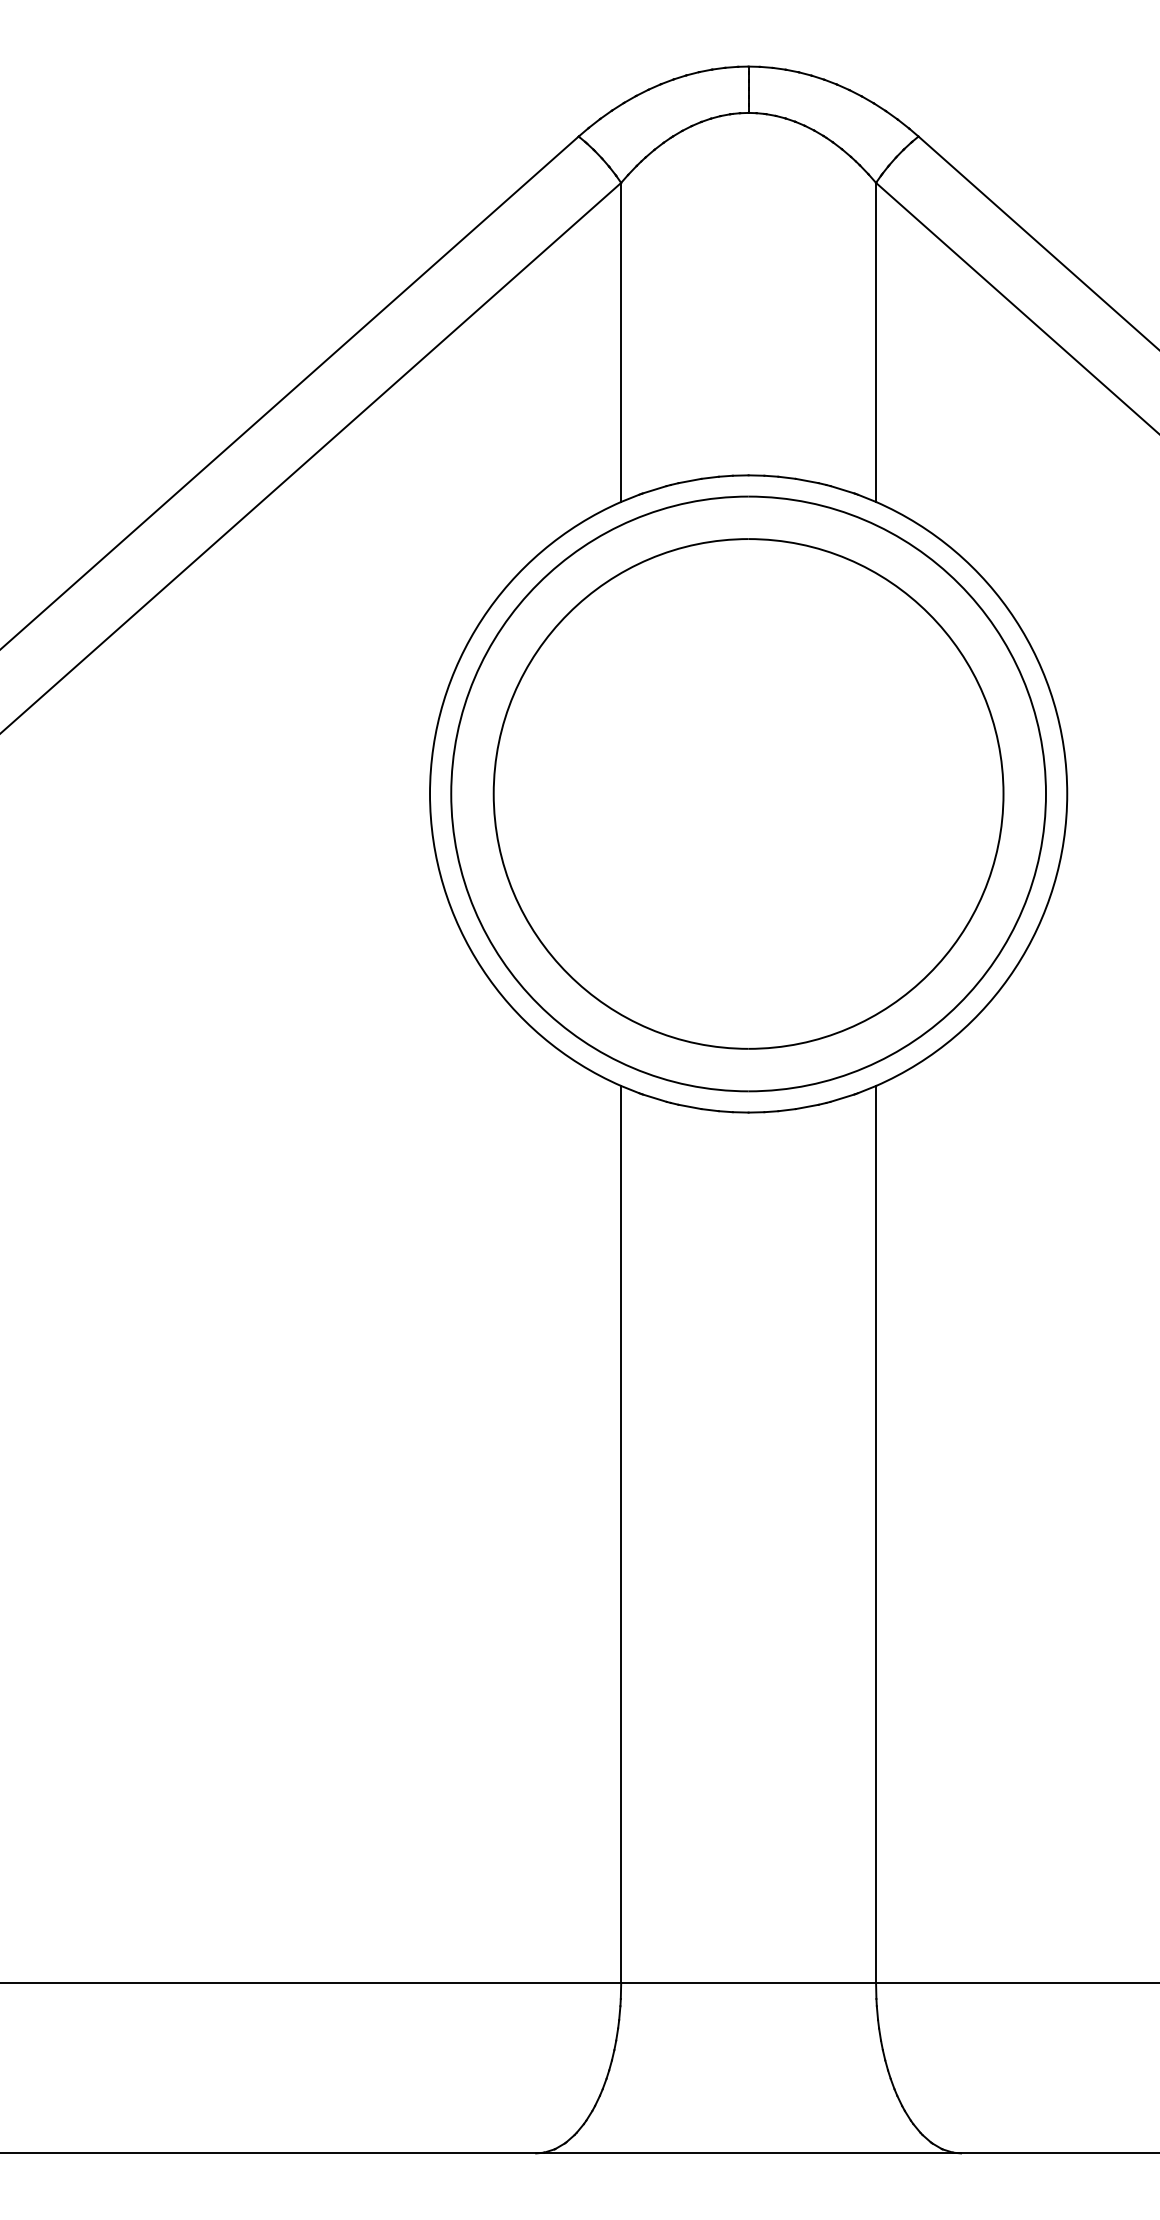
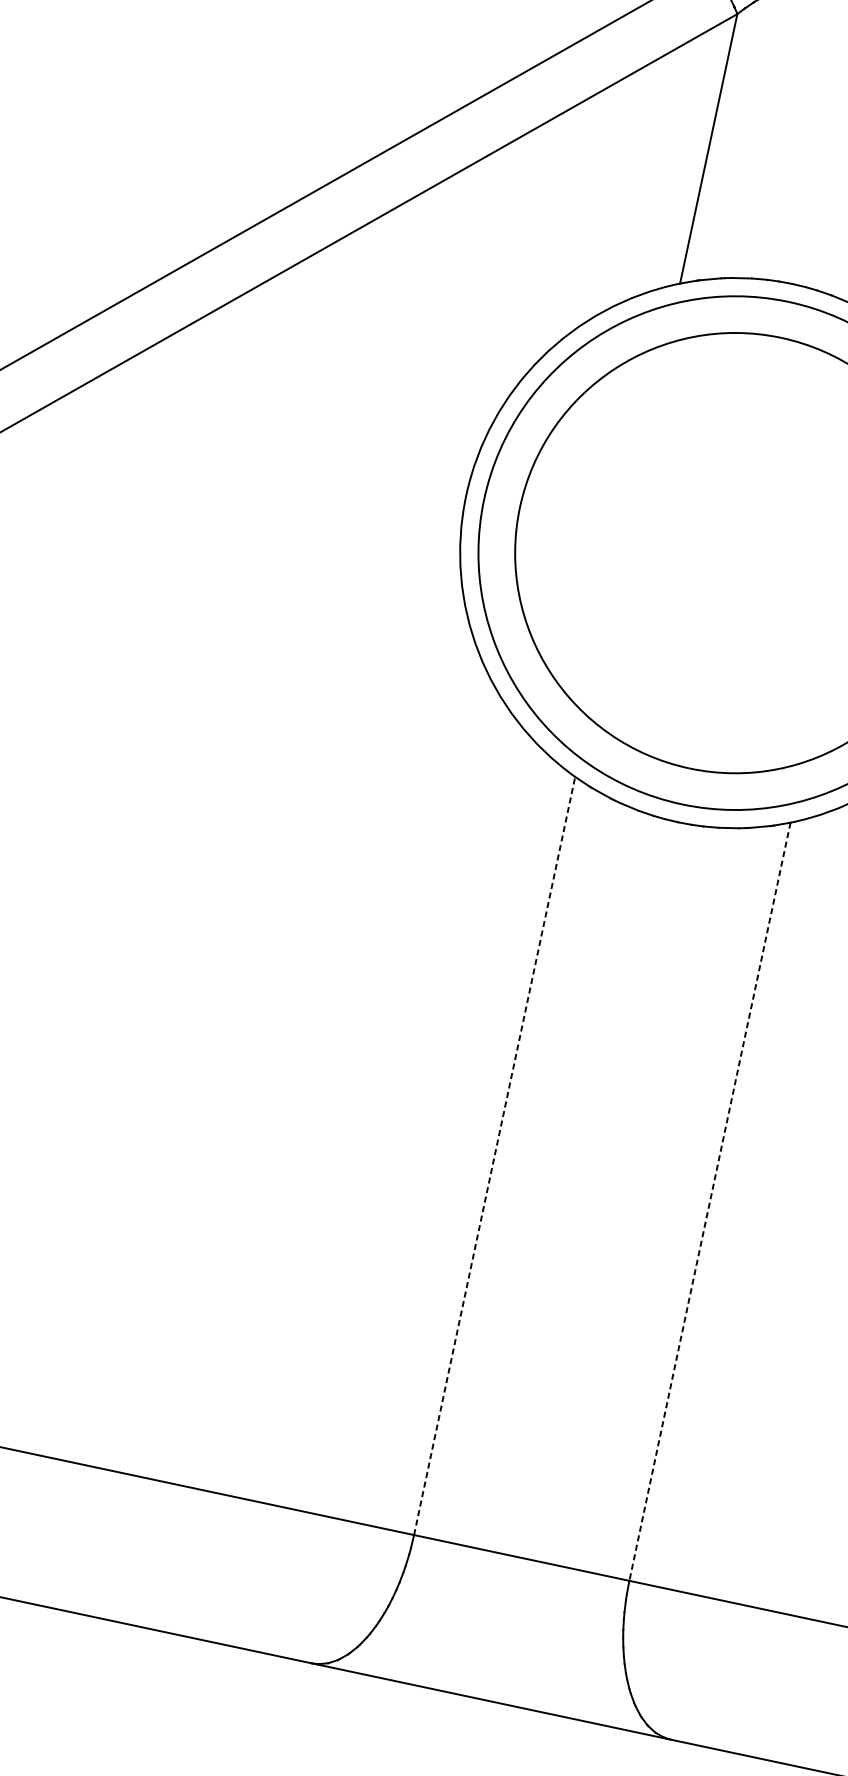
line: (621, 1534) -> (494, 1155), solid -> dashed
line: (876, 1534) -> (710, 1201), solid -> dashed

